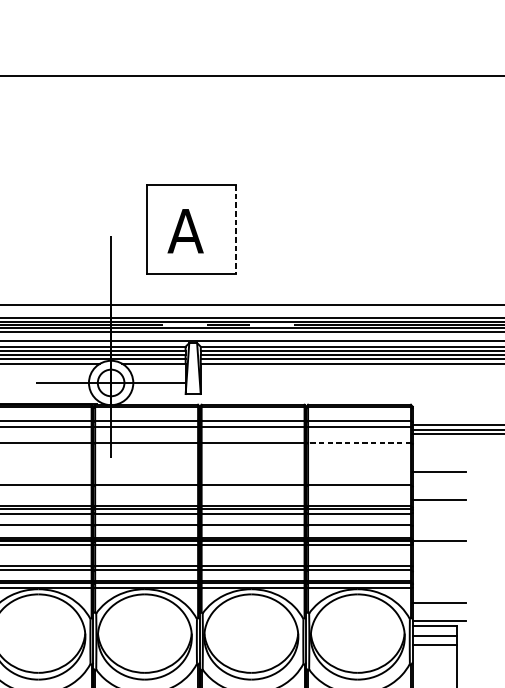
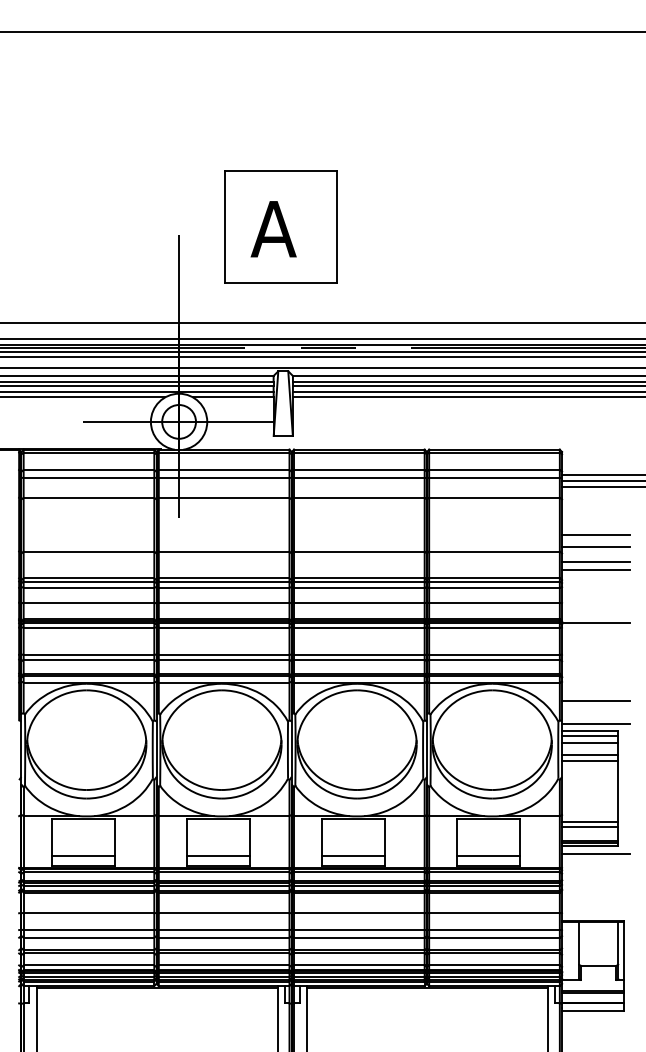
line: (235, 229) -> (337, 227), dashed -> solid
line: (359, 442) -> (494, 497), dashed -> solid
line: (439, 481) -> (595, 547), added
line: (439, 492) -> (595, 561), added
line: (435, 630) -> (590, 736), added
line: (435, 650) -> (590, 761), added

